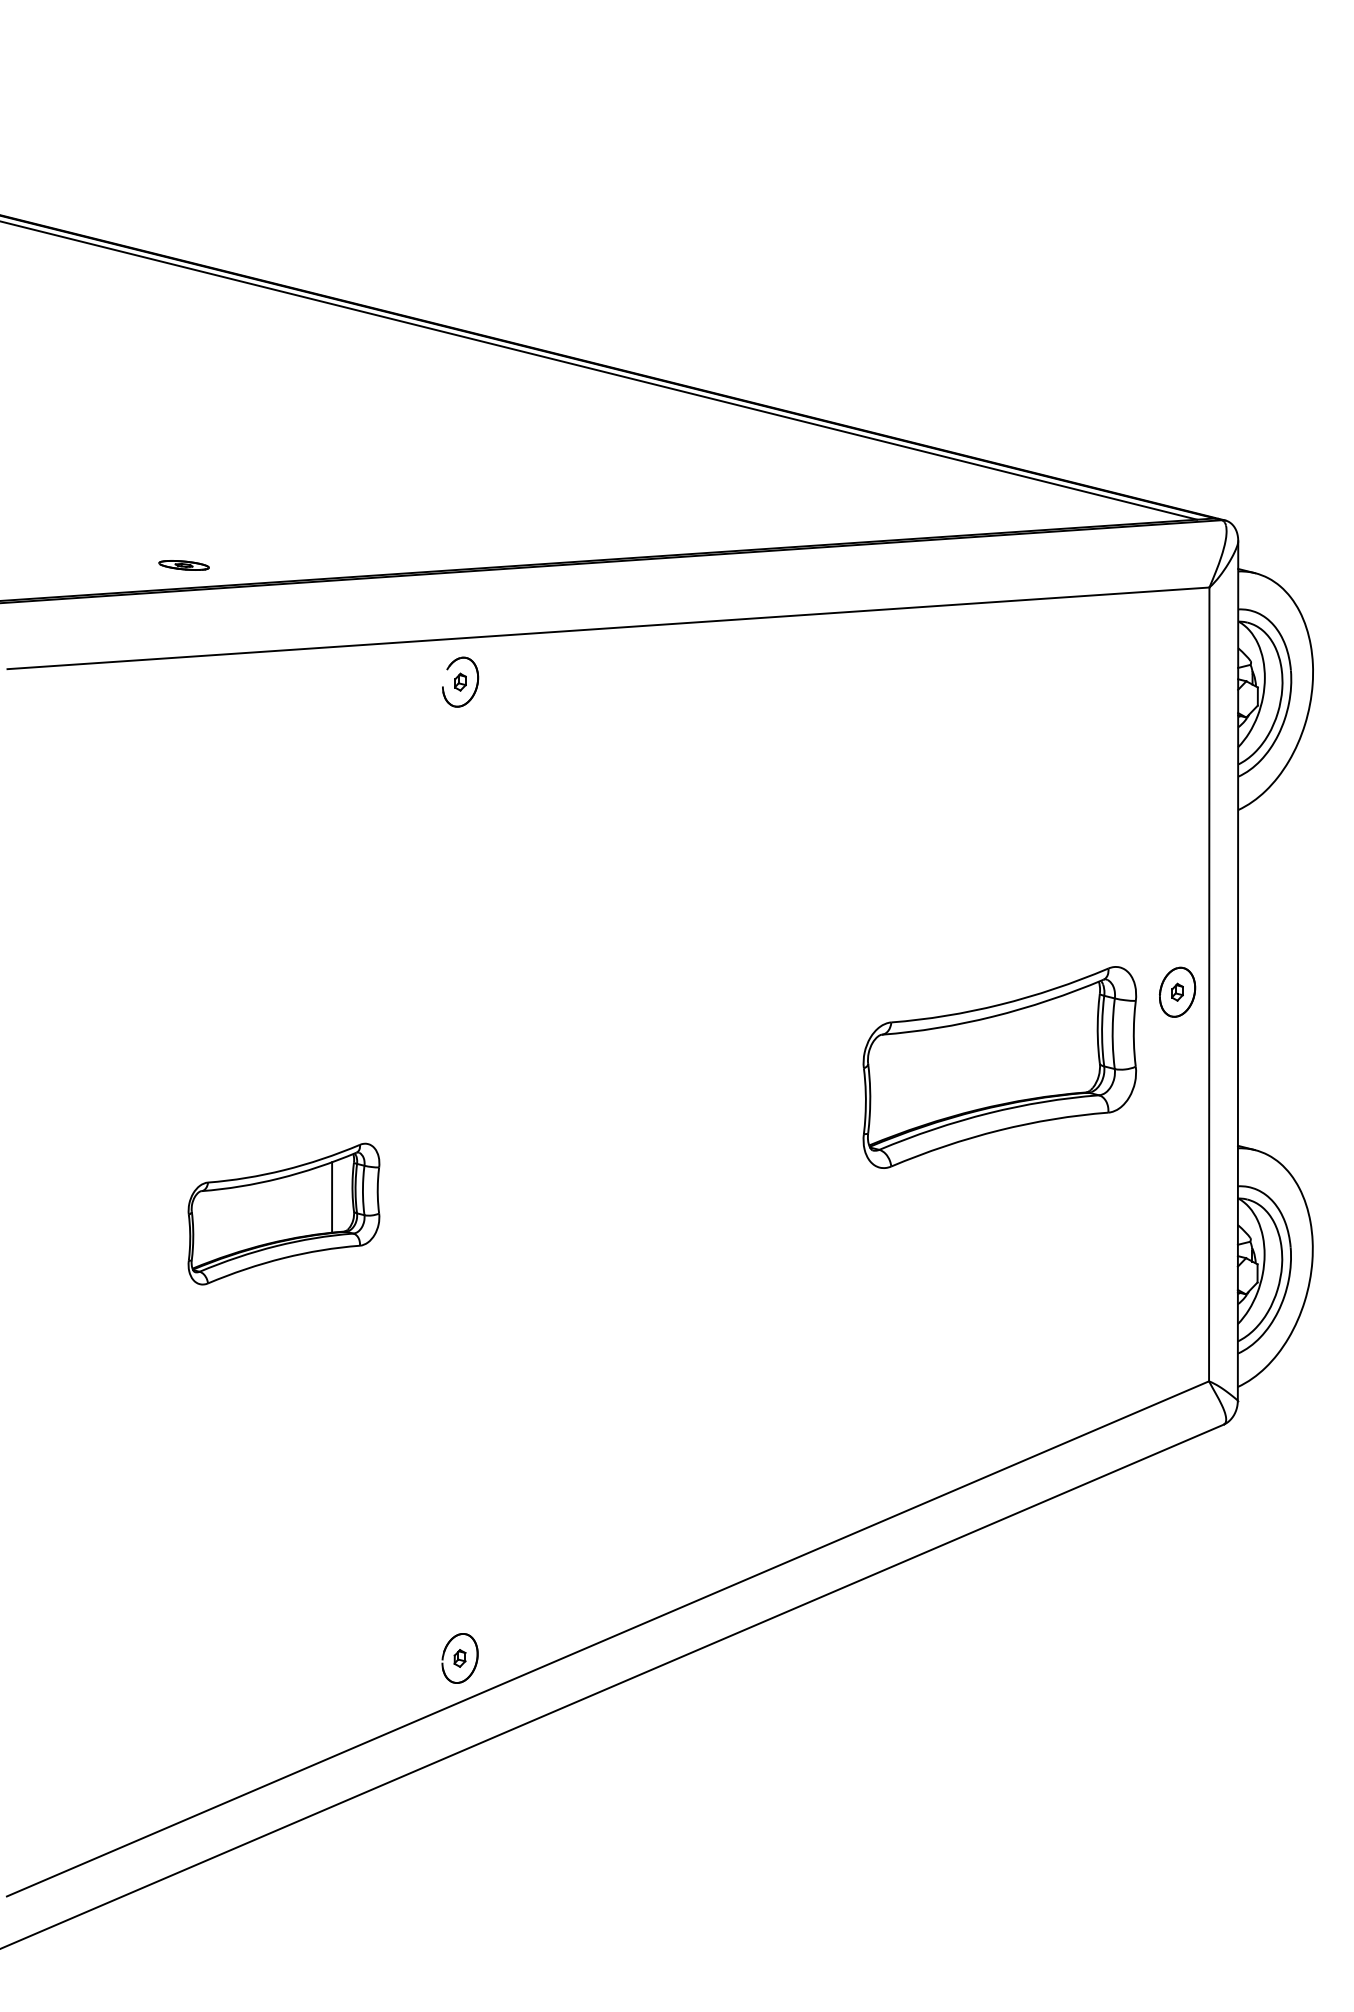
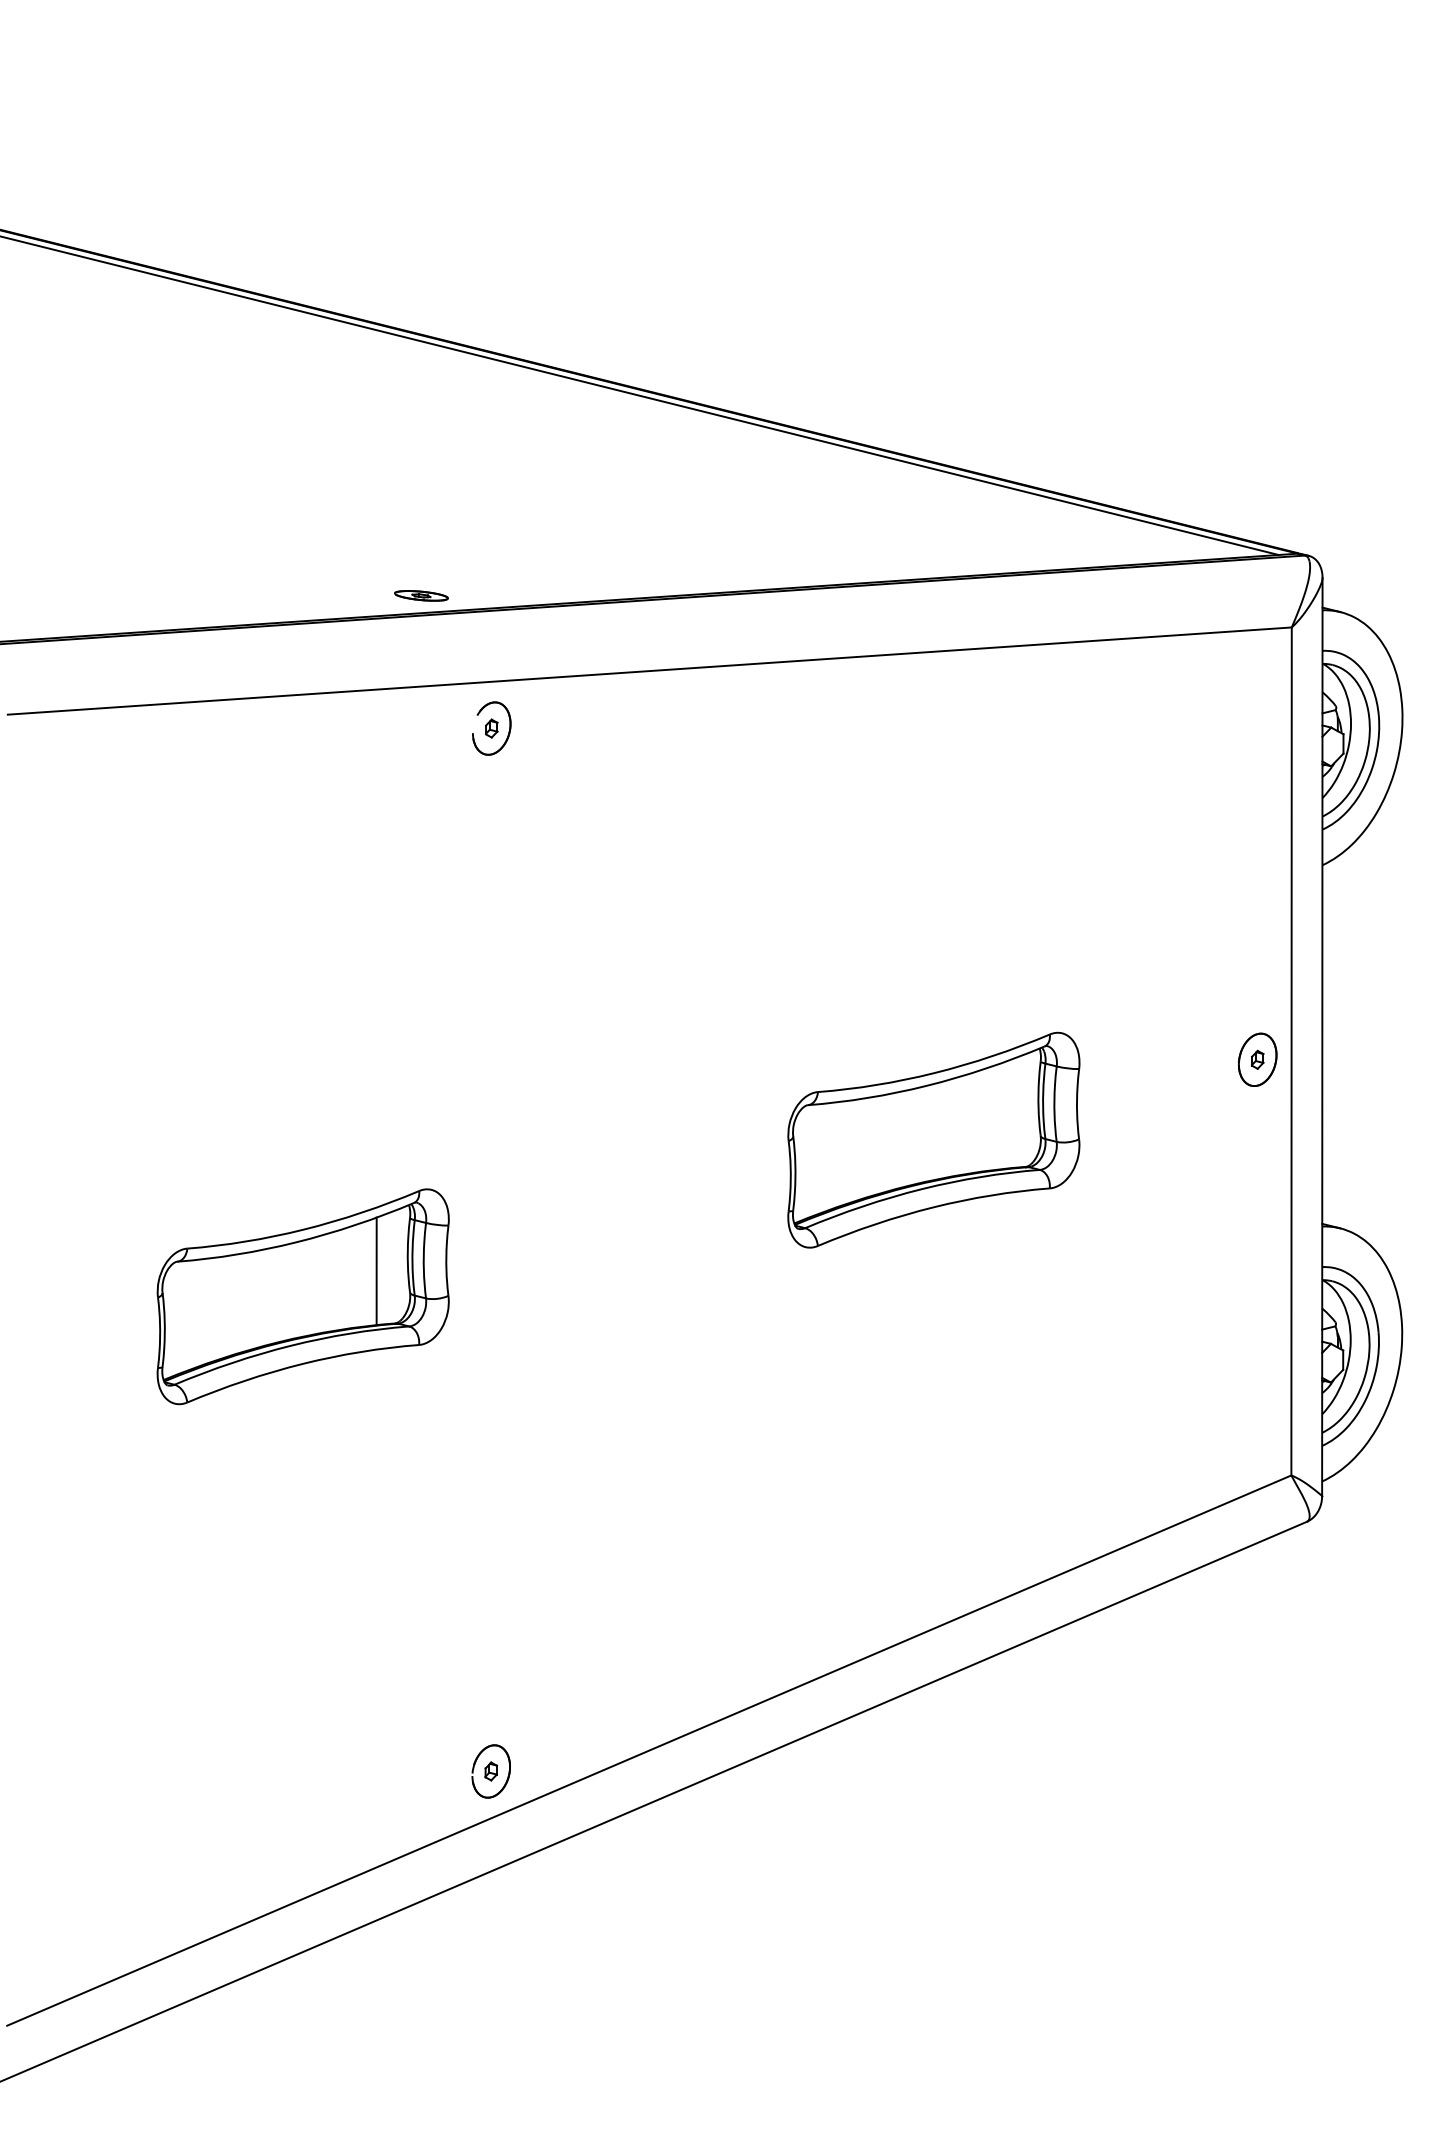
part: (184, 565) -> (421, 595), moved
part: (999, 1066) -> (933, 1139), moved
part: (283, 1213) -> (302, 1296), size x1.43

